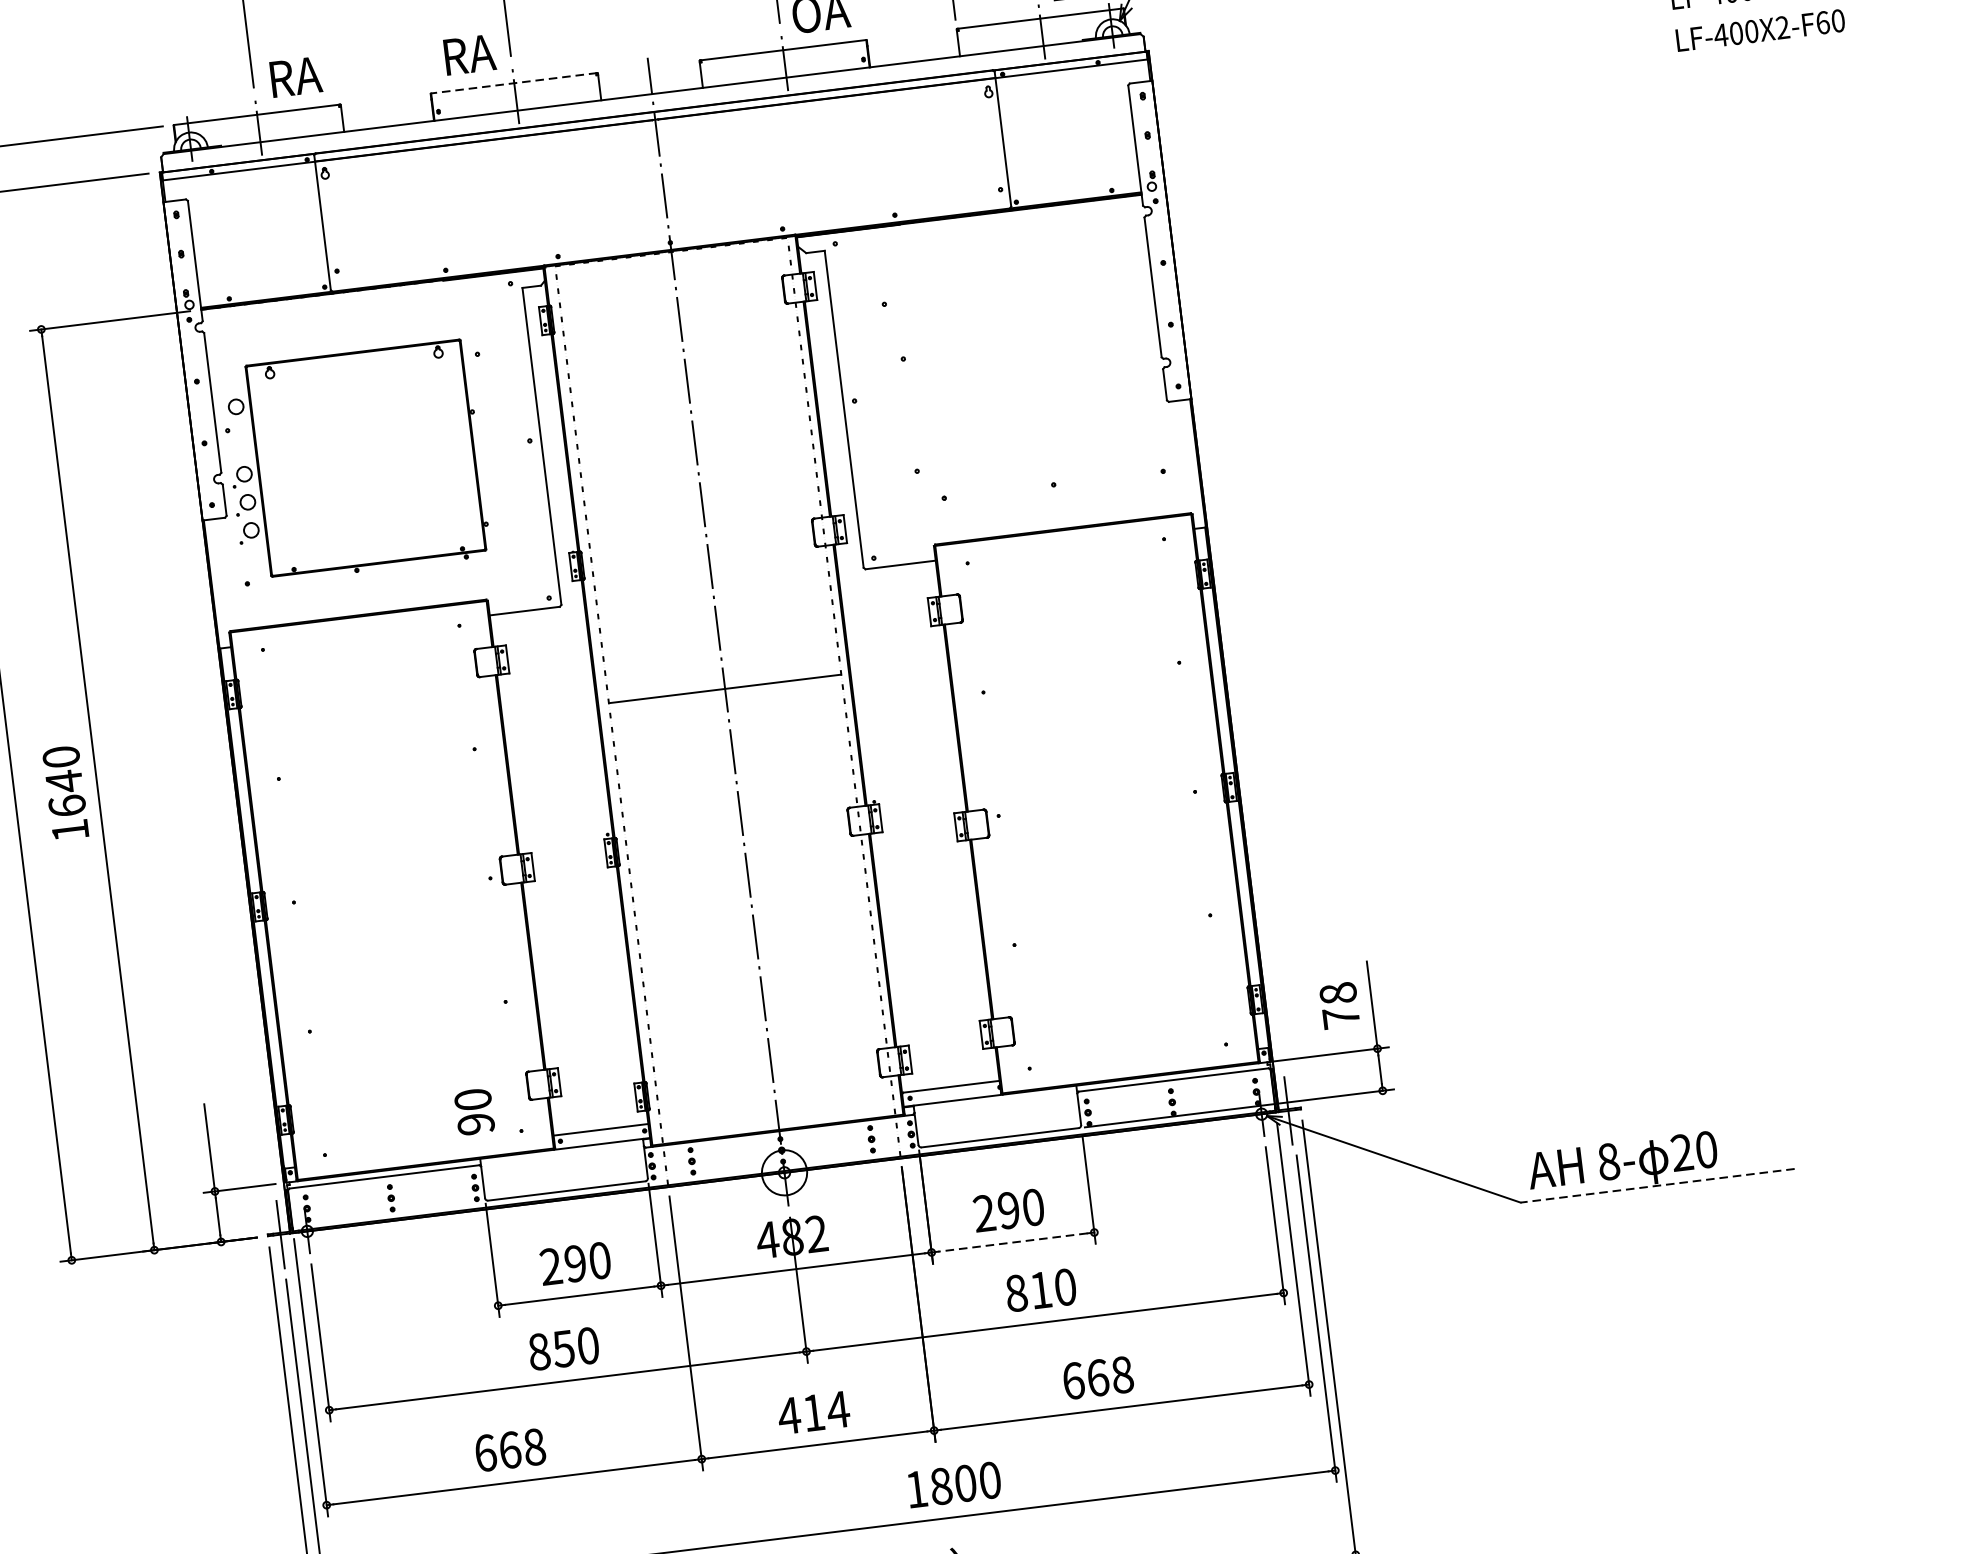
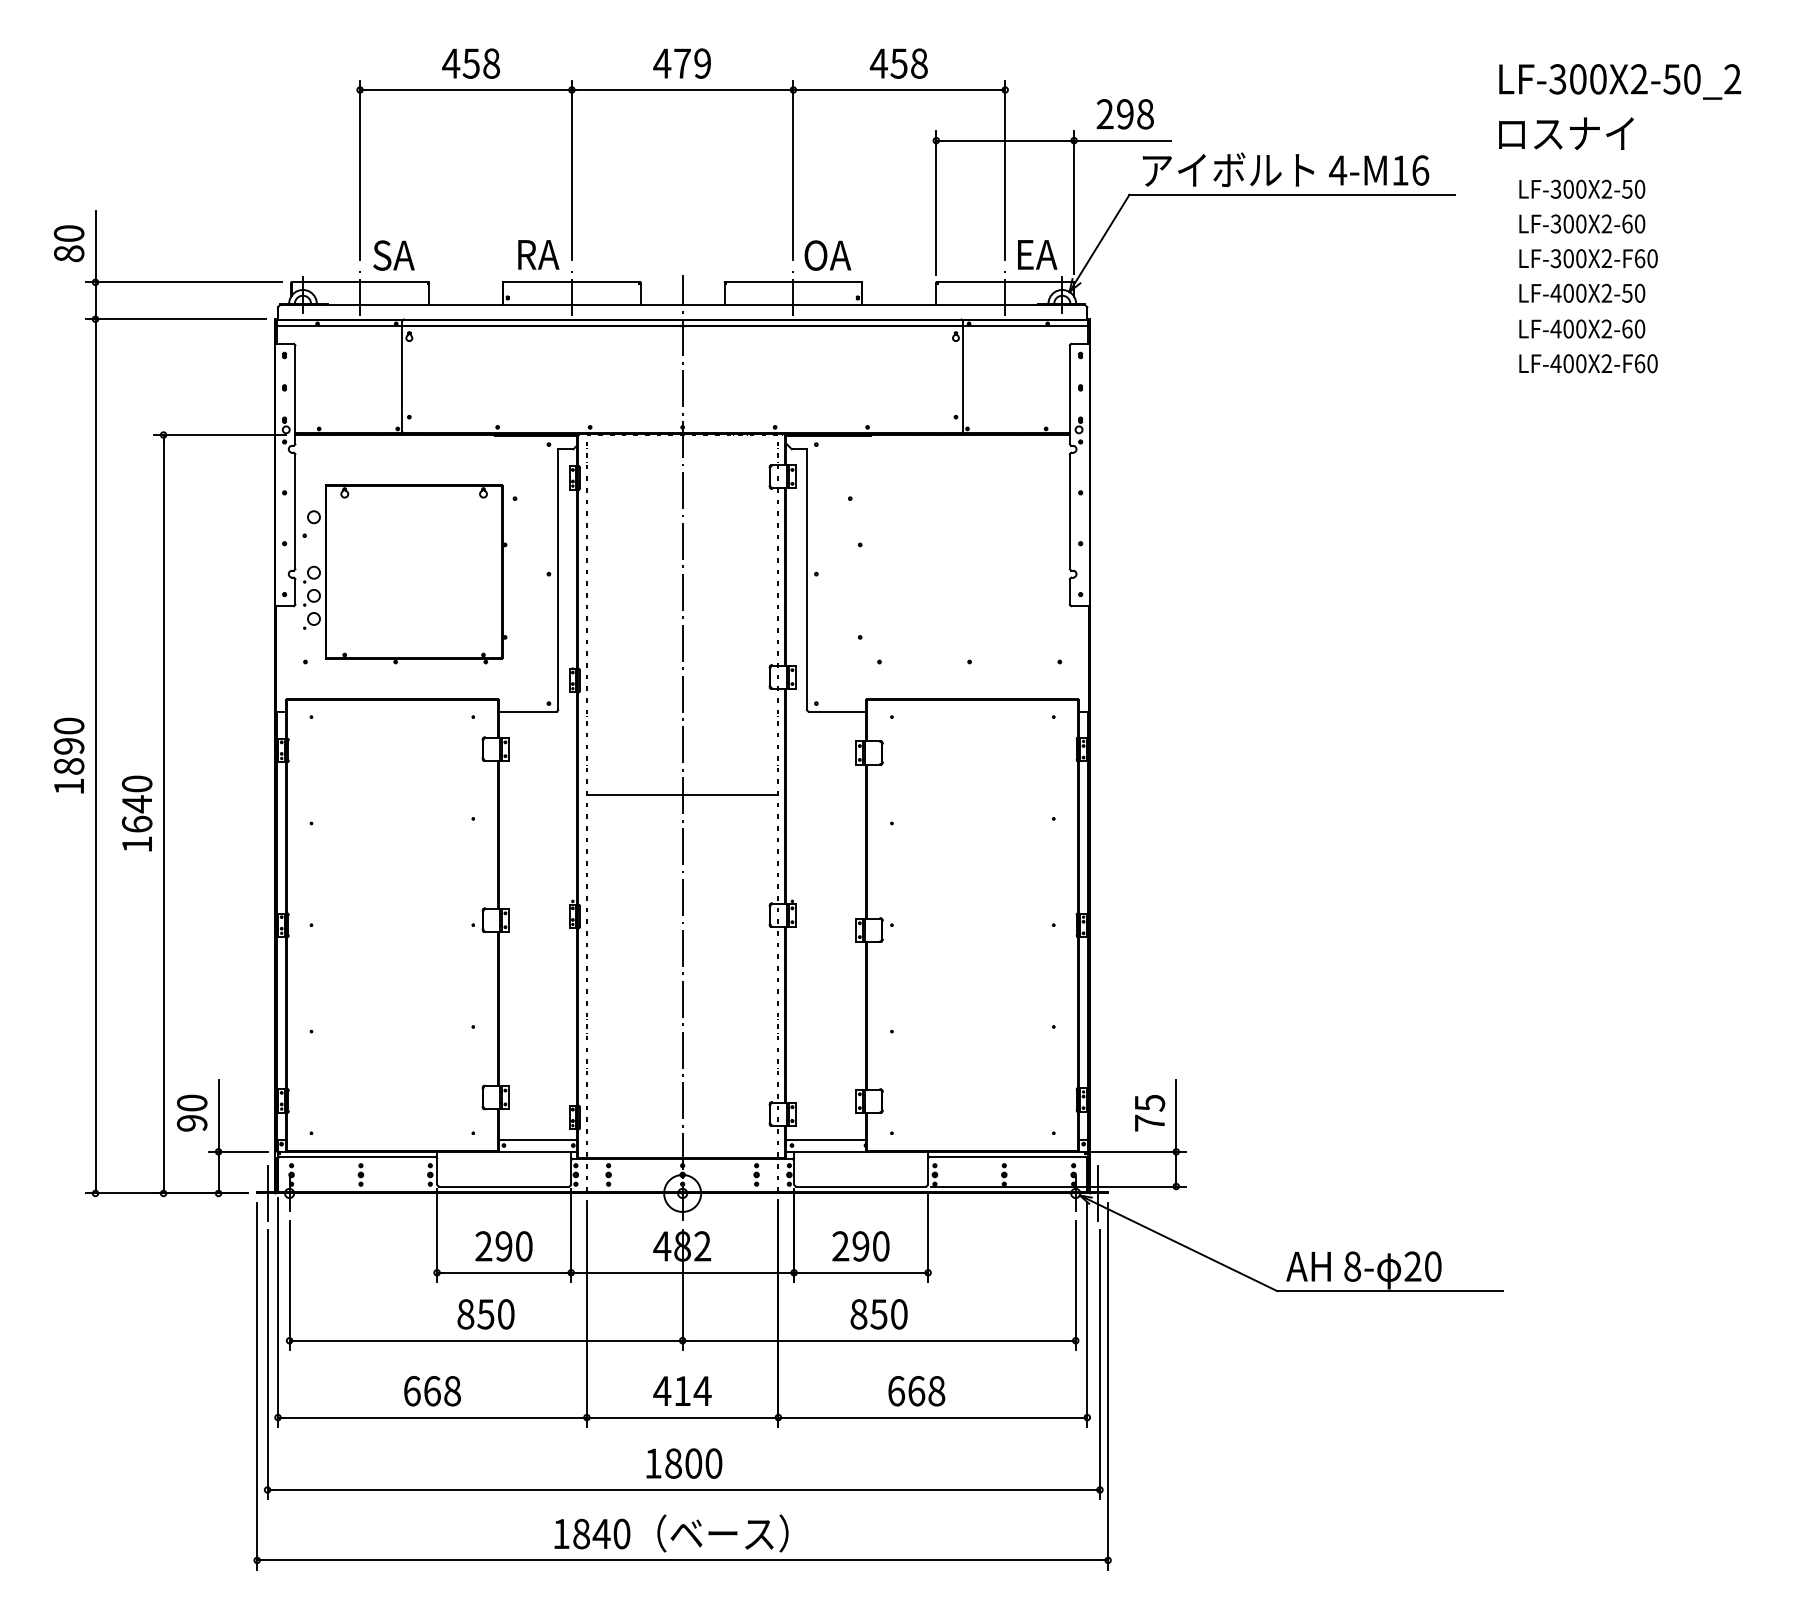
text: (294, 77) -> (394, 255), RA -> SA
line: (513, 83) -> (571, 282), dashed -> solid
text: (1337, 992) -> (1149, 1102), 78 -> 75
text: (474, 1111) -> (192, 1112), moved
line: (1657, 1186) -> (1389, 1291), dashed -> solid
line: (1012, 1242) -> (860, 1272), dashed -> solid
text: (1040, 1290) -> (878, 1314), 810 -> 850
text: (954, 1484) -> (684, 1463), moved

